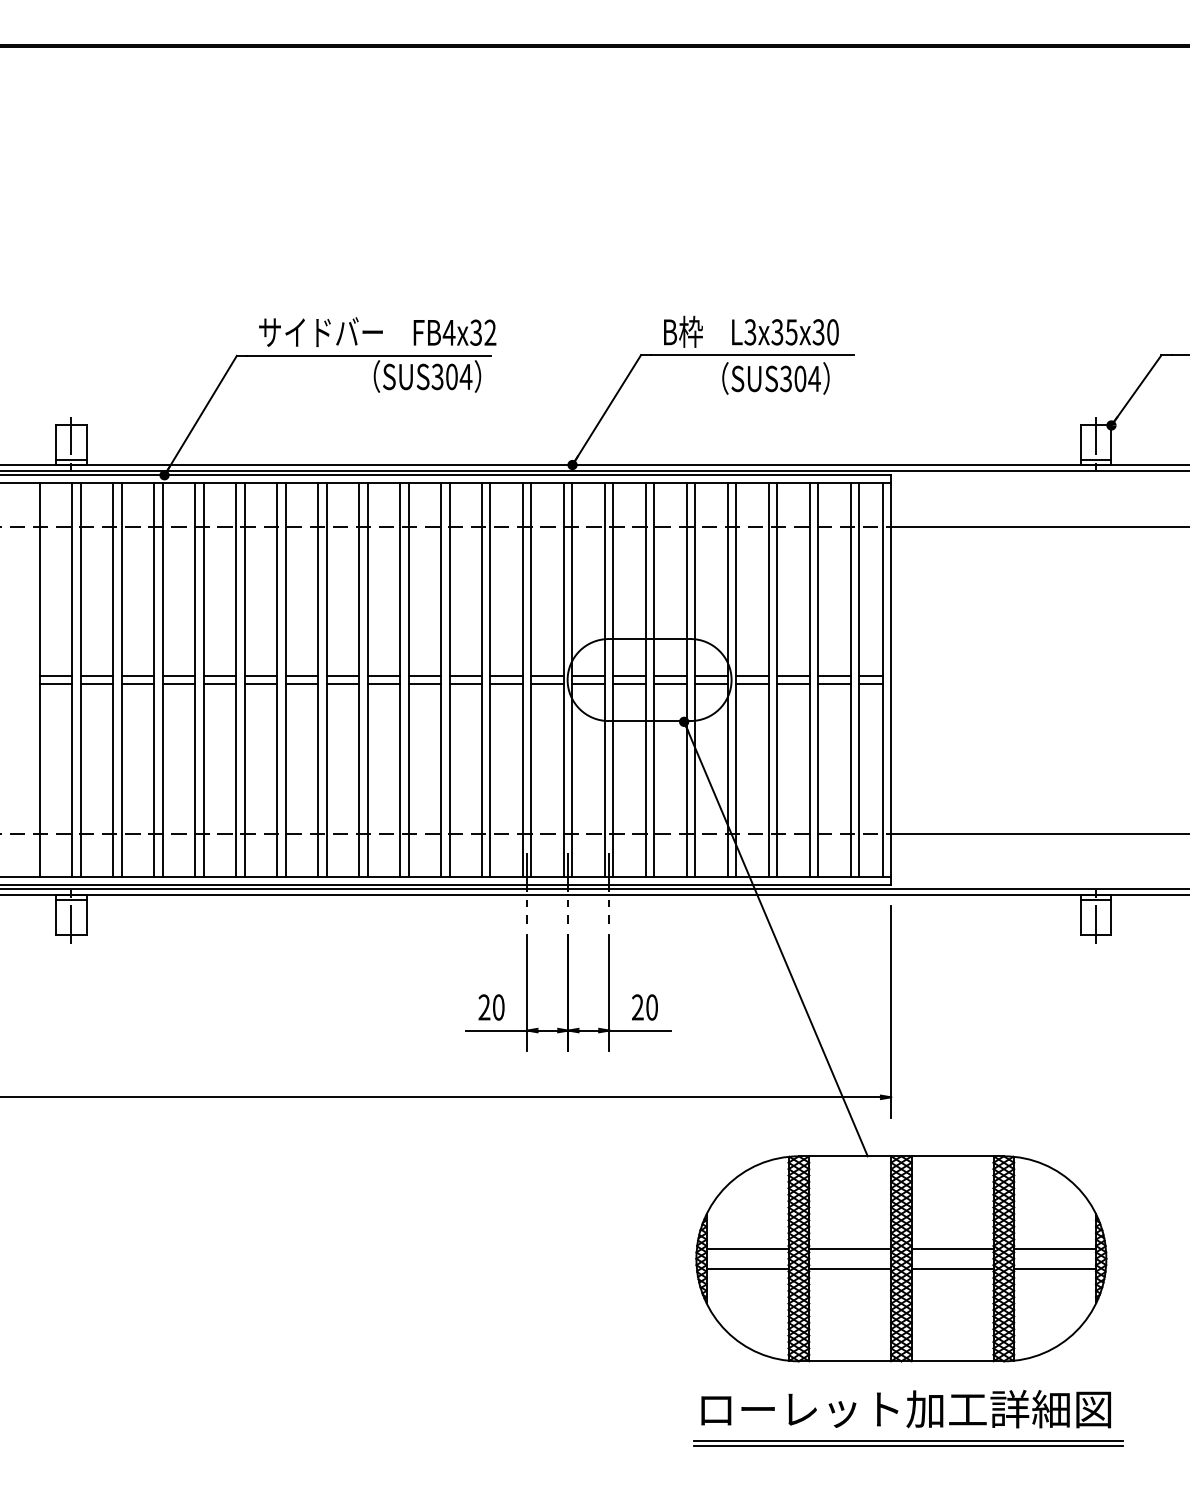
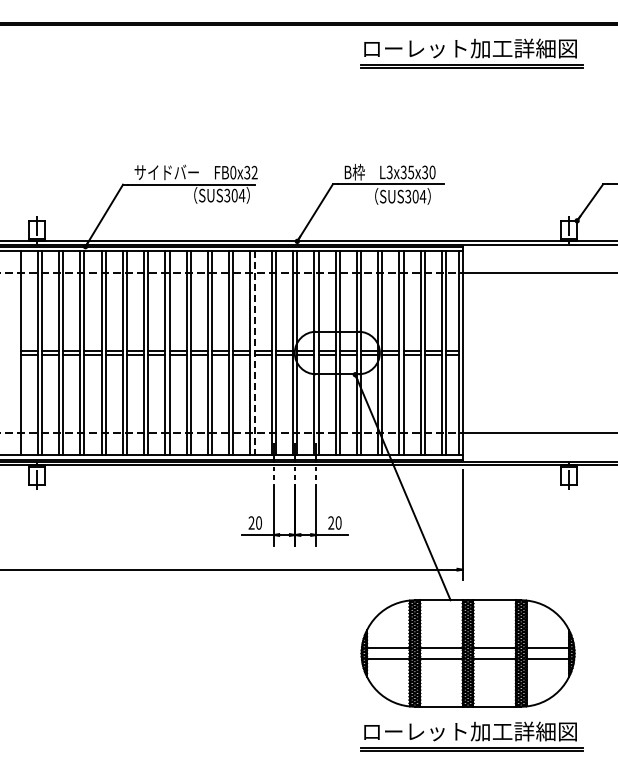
part: (907, 103) -> (471, 53), added
text: (449, 332) -> (233, 172), FB4x32 -> FB0x32
line: (490, 680) -> (254, 353), solid -> dashed

